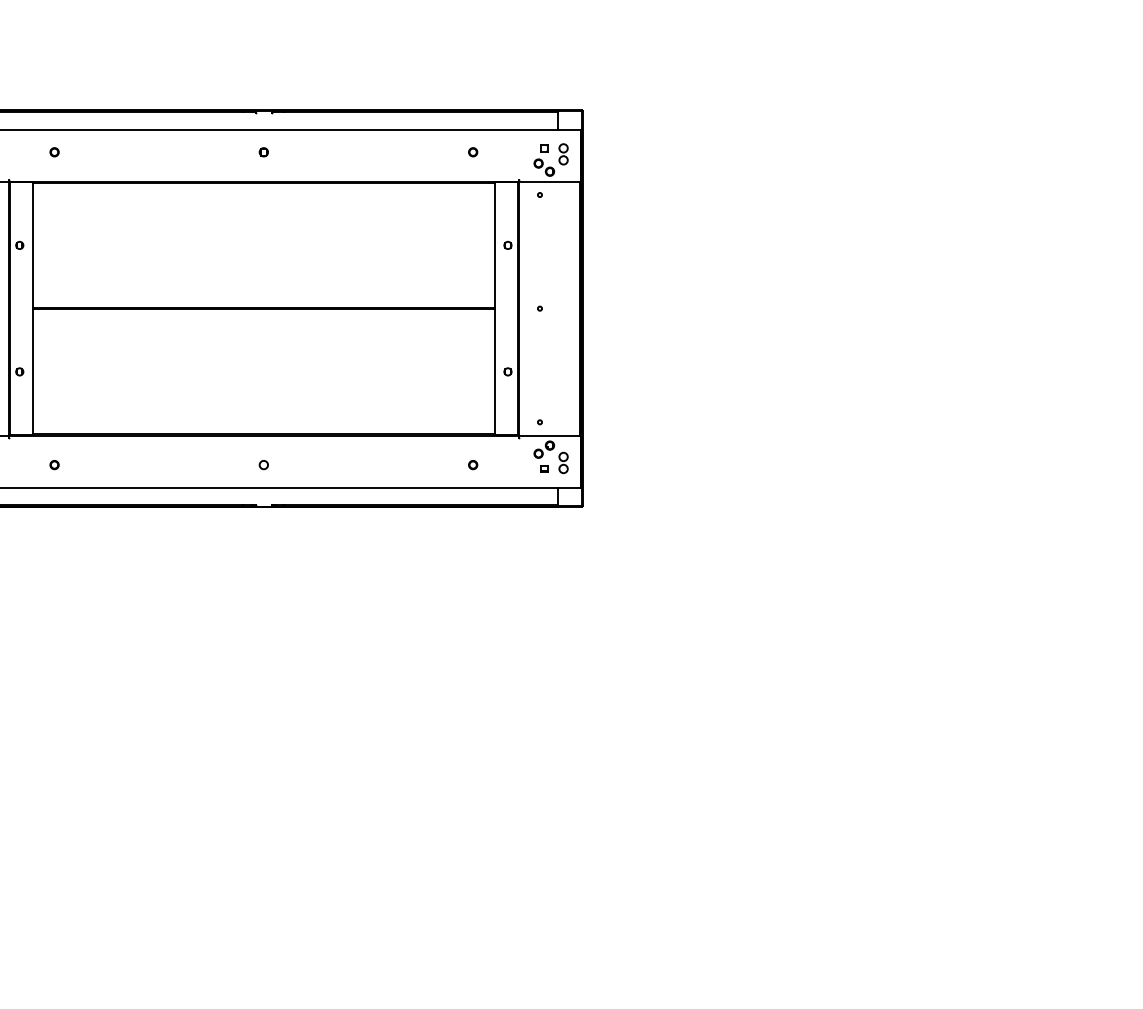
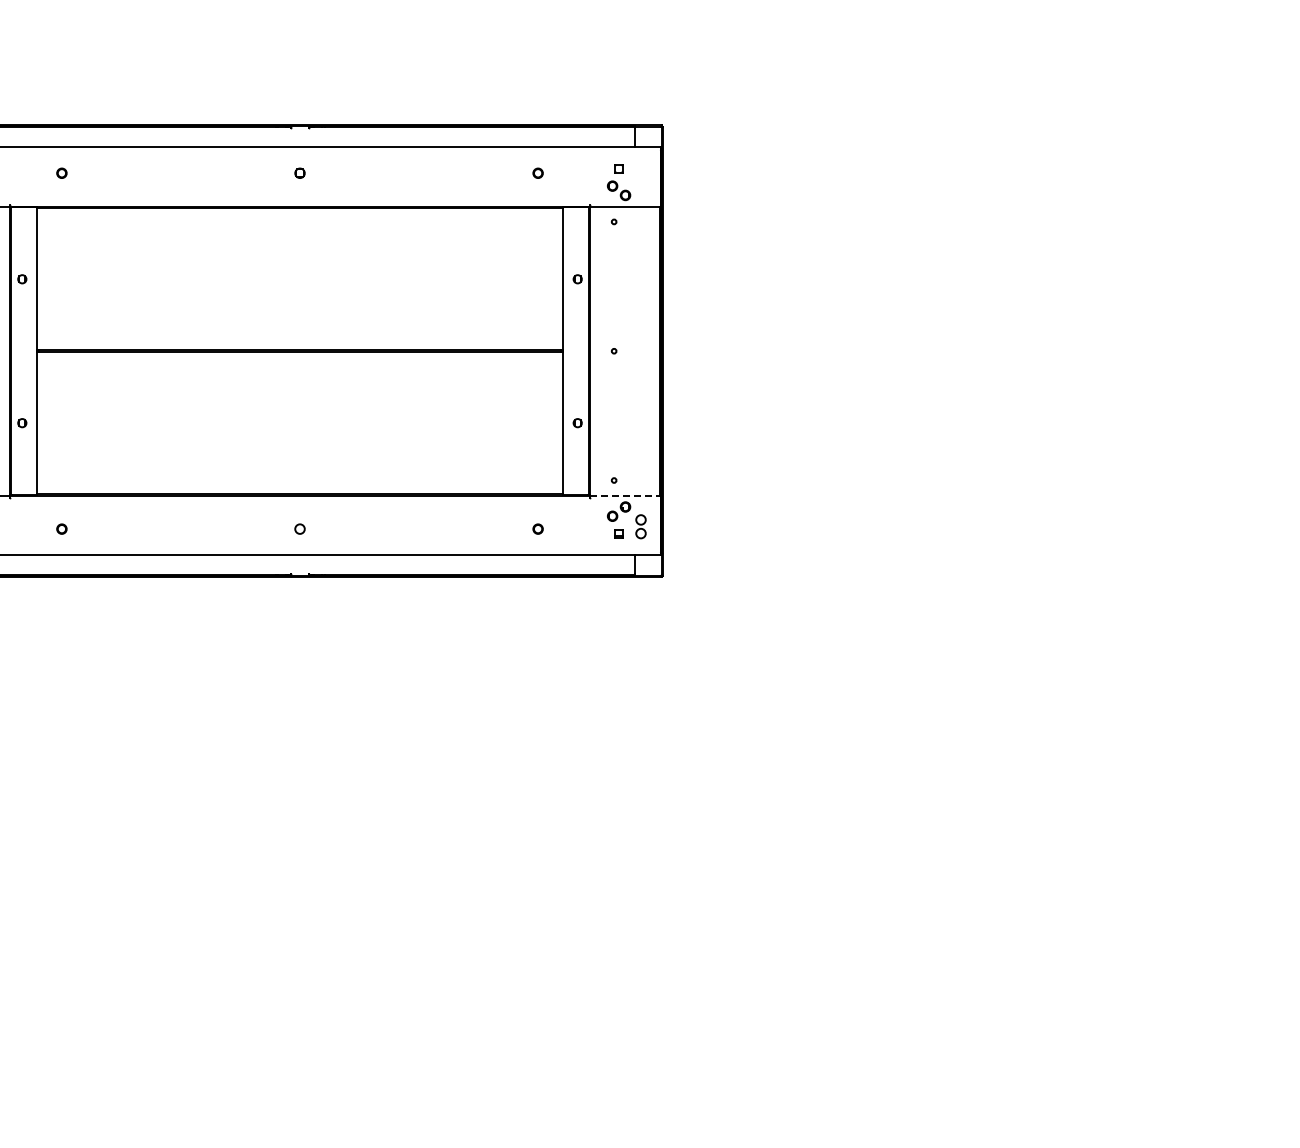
part: (563, 154) -> (640, 175), removed
line: (550, 435) -> (626, 495), solid -> dashed

